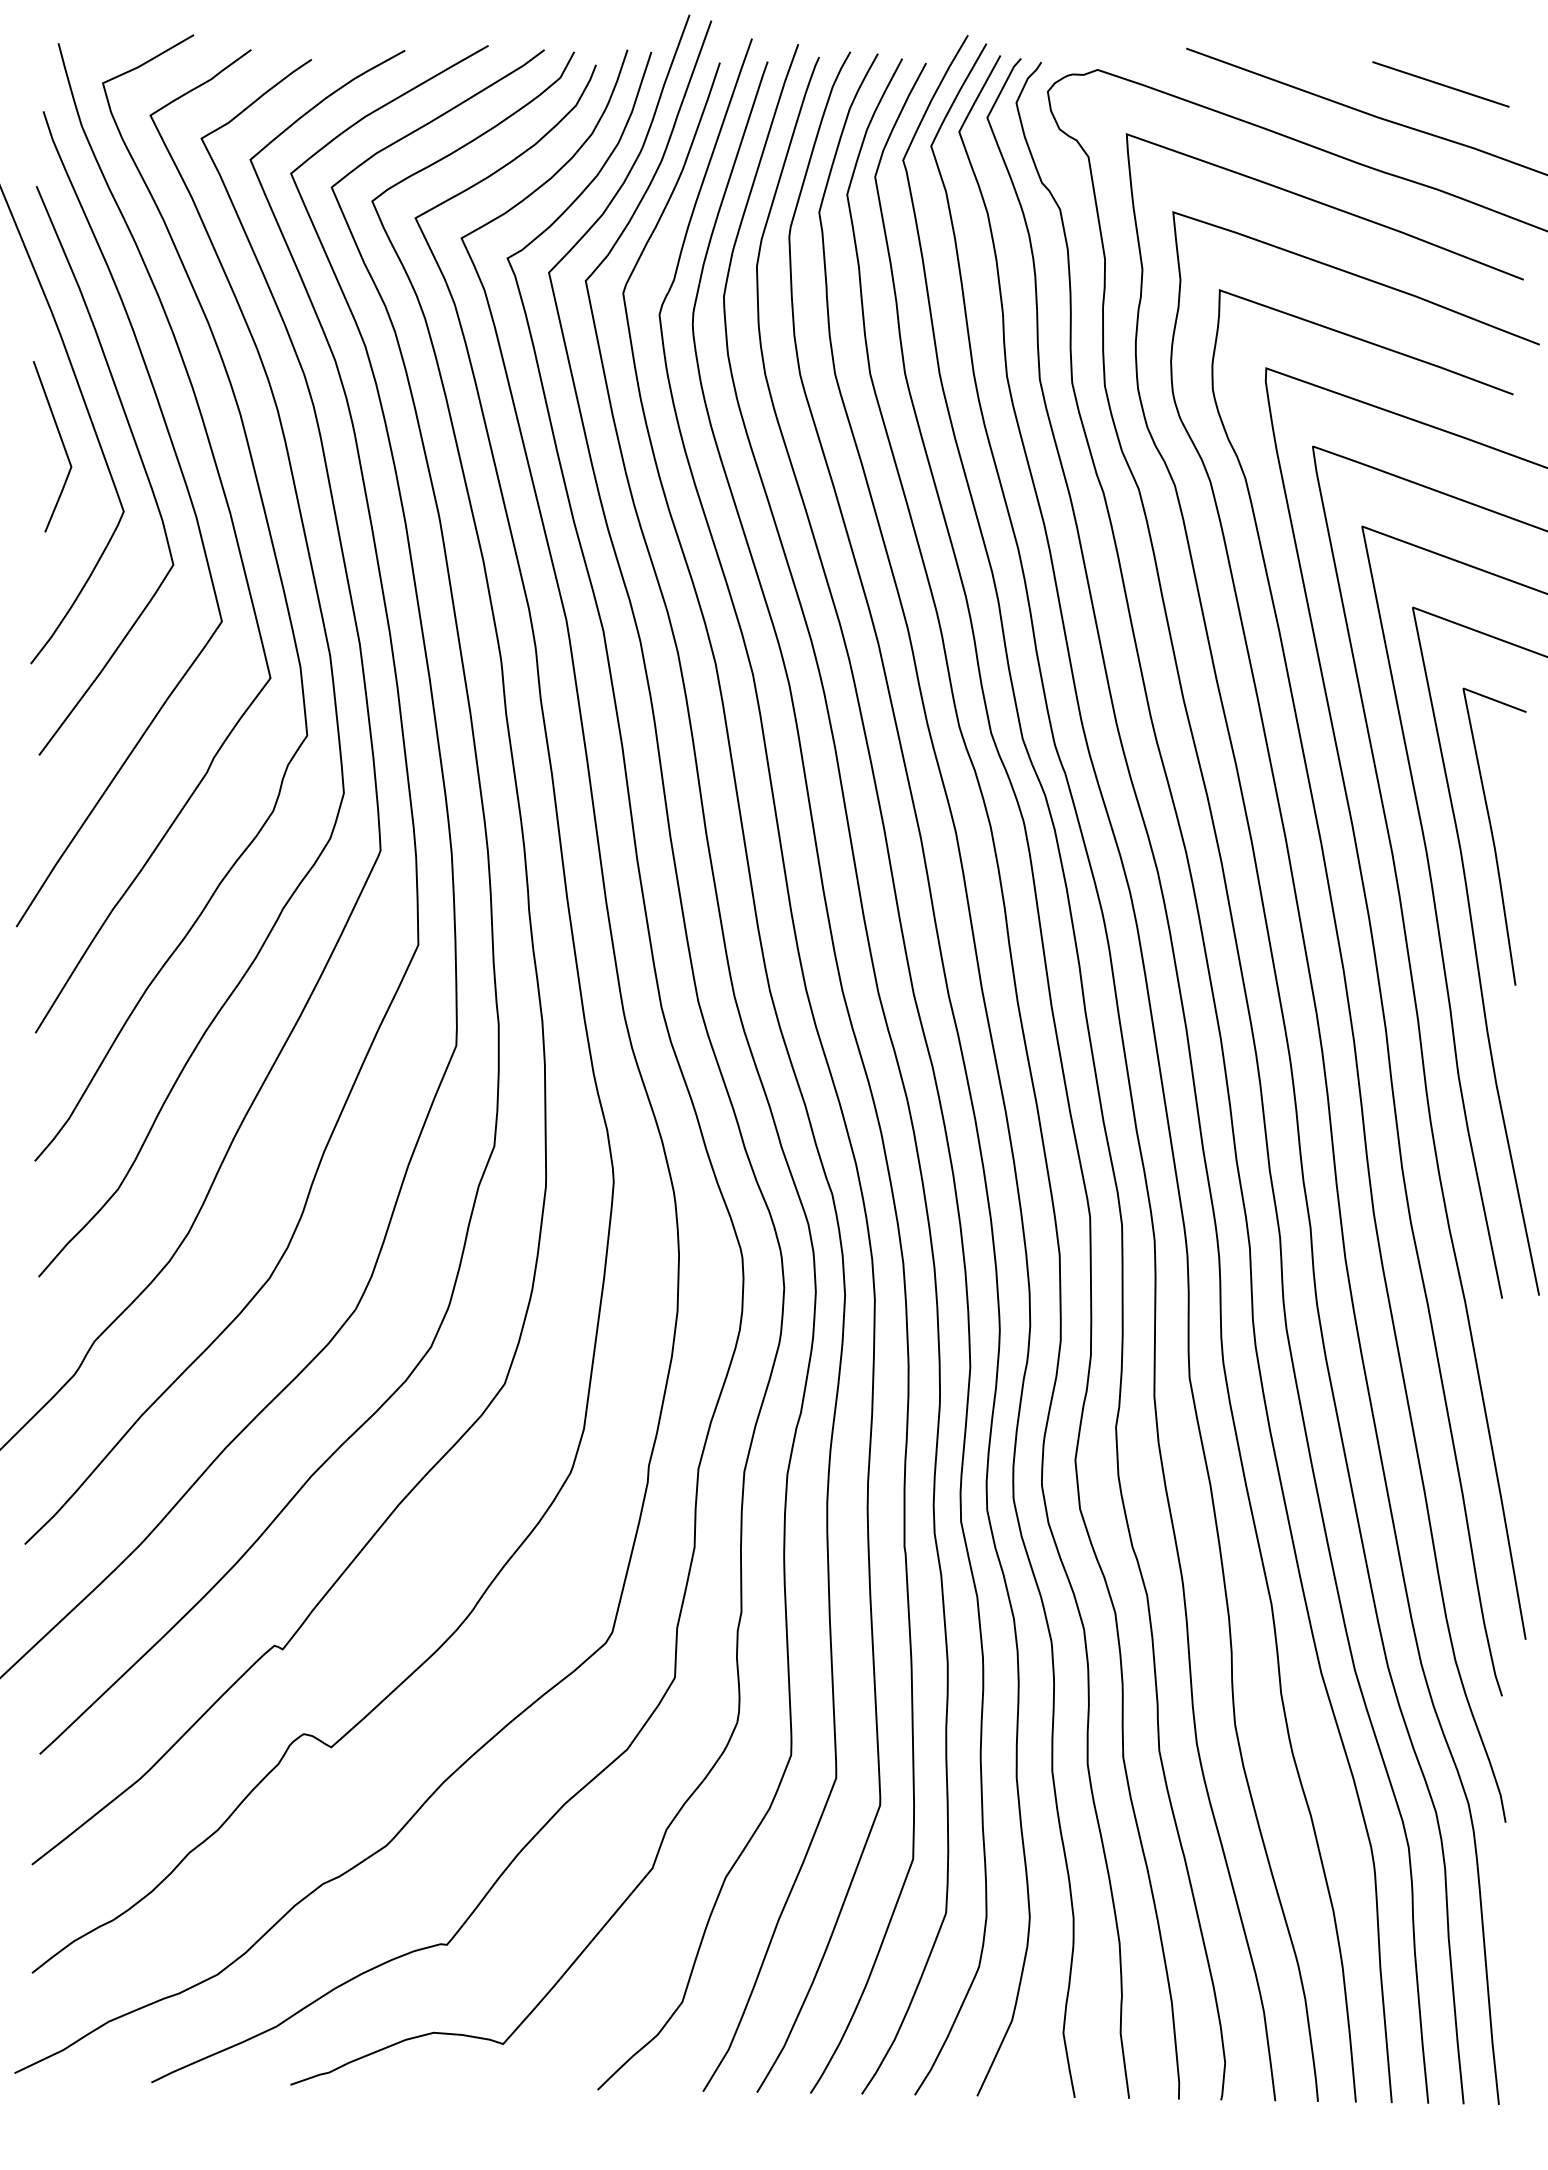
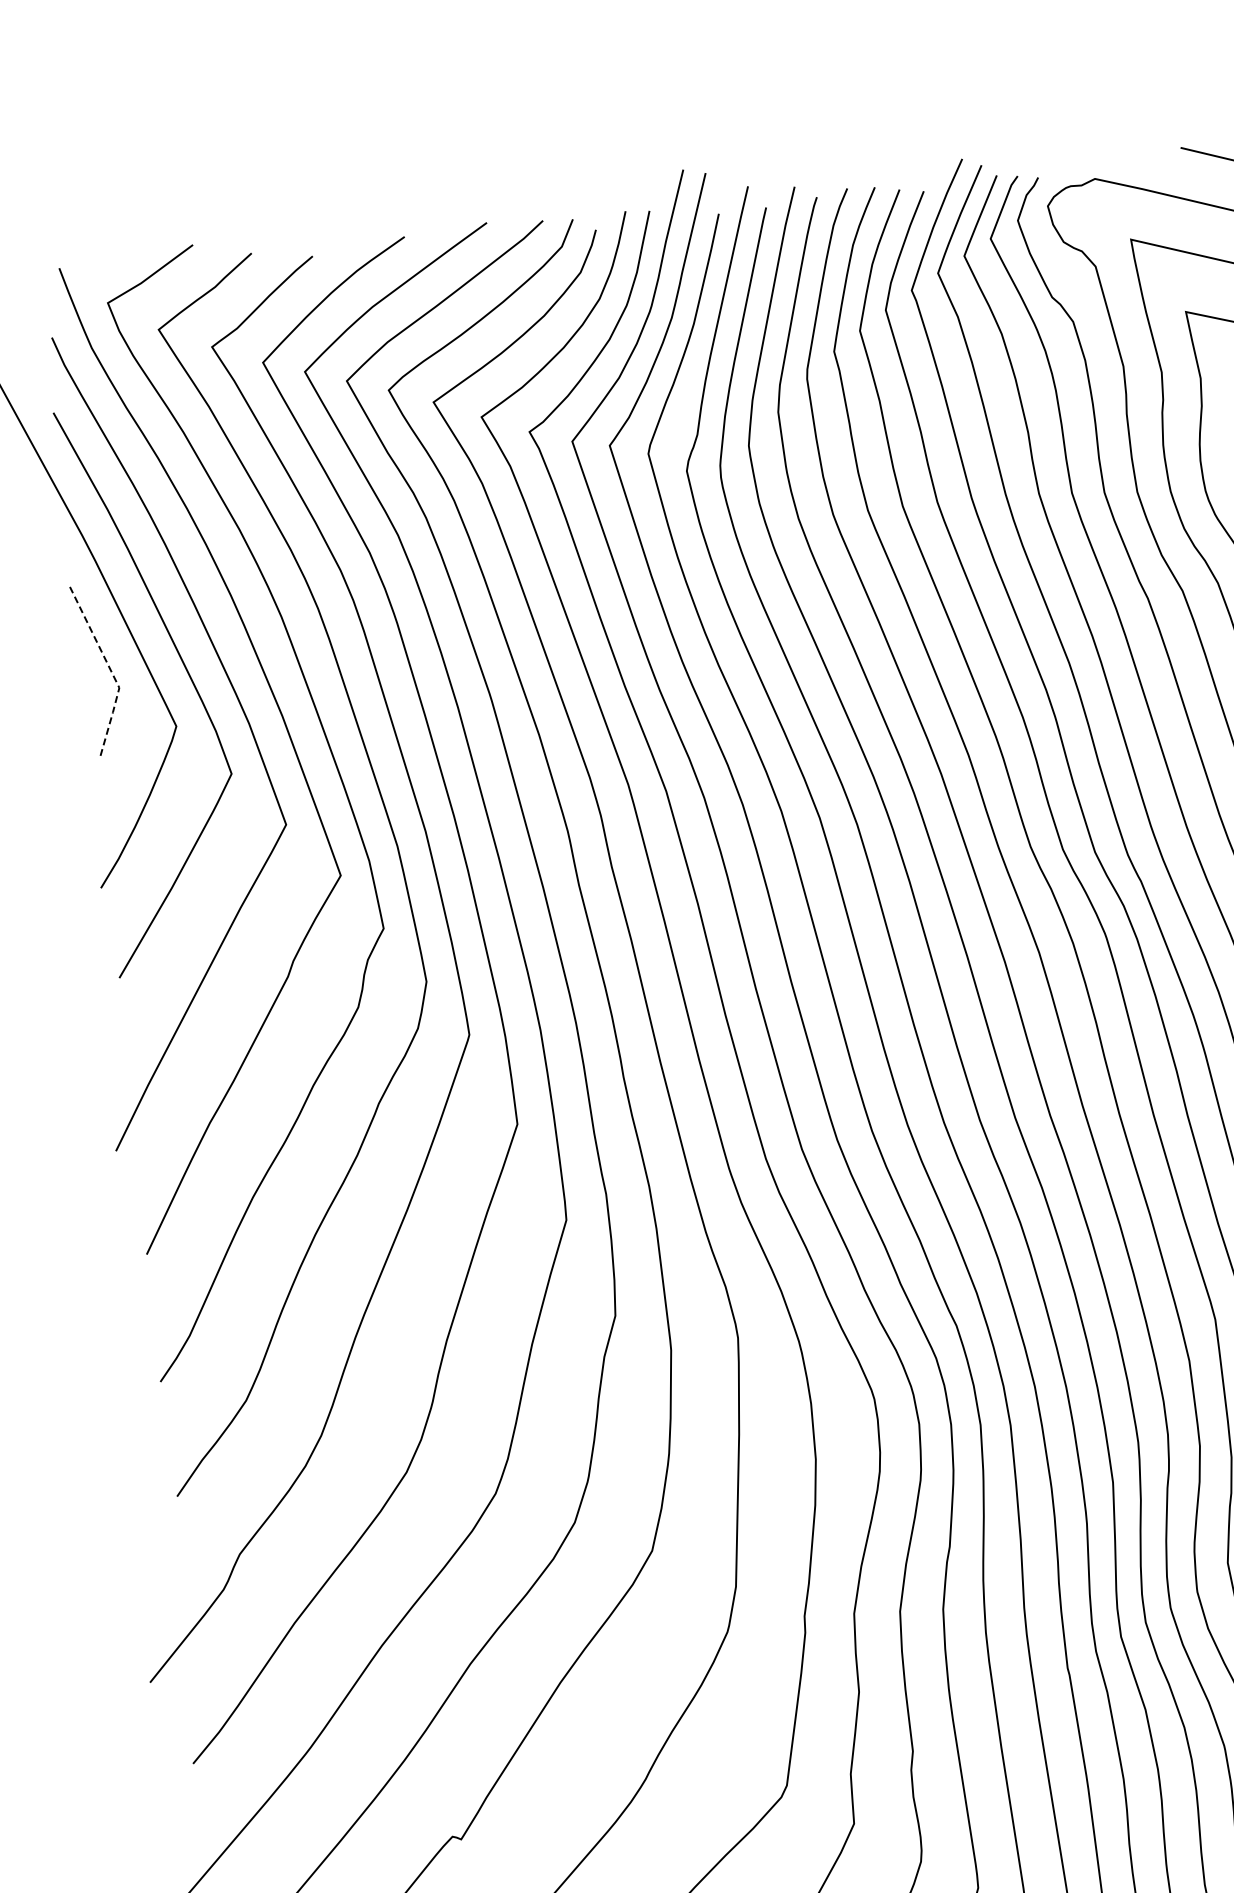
line: (64, 448) -> (110, 670), solid -> dashed

